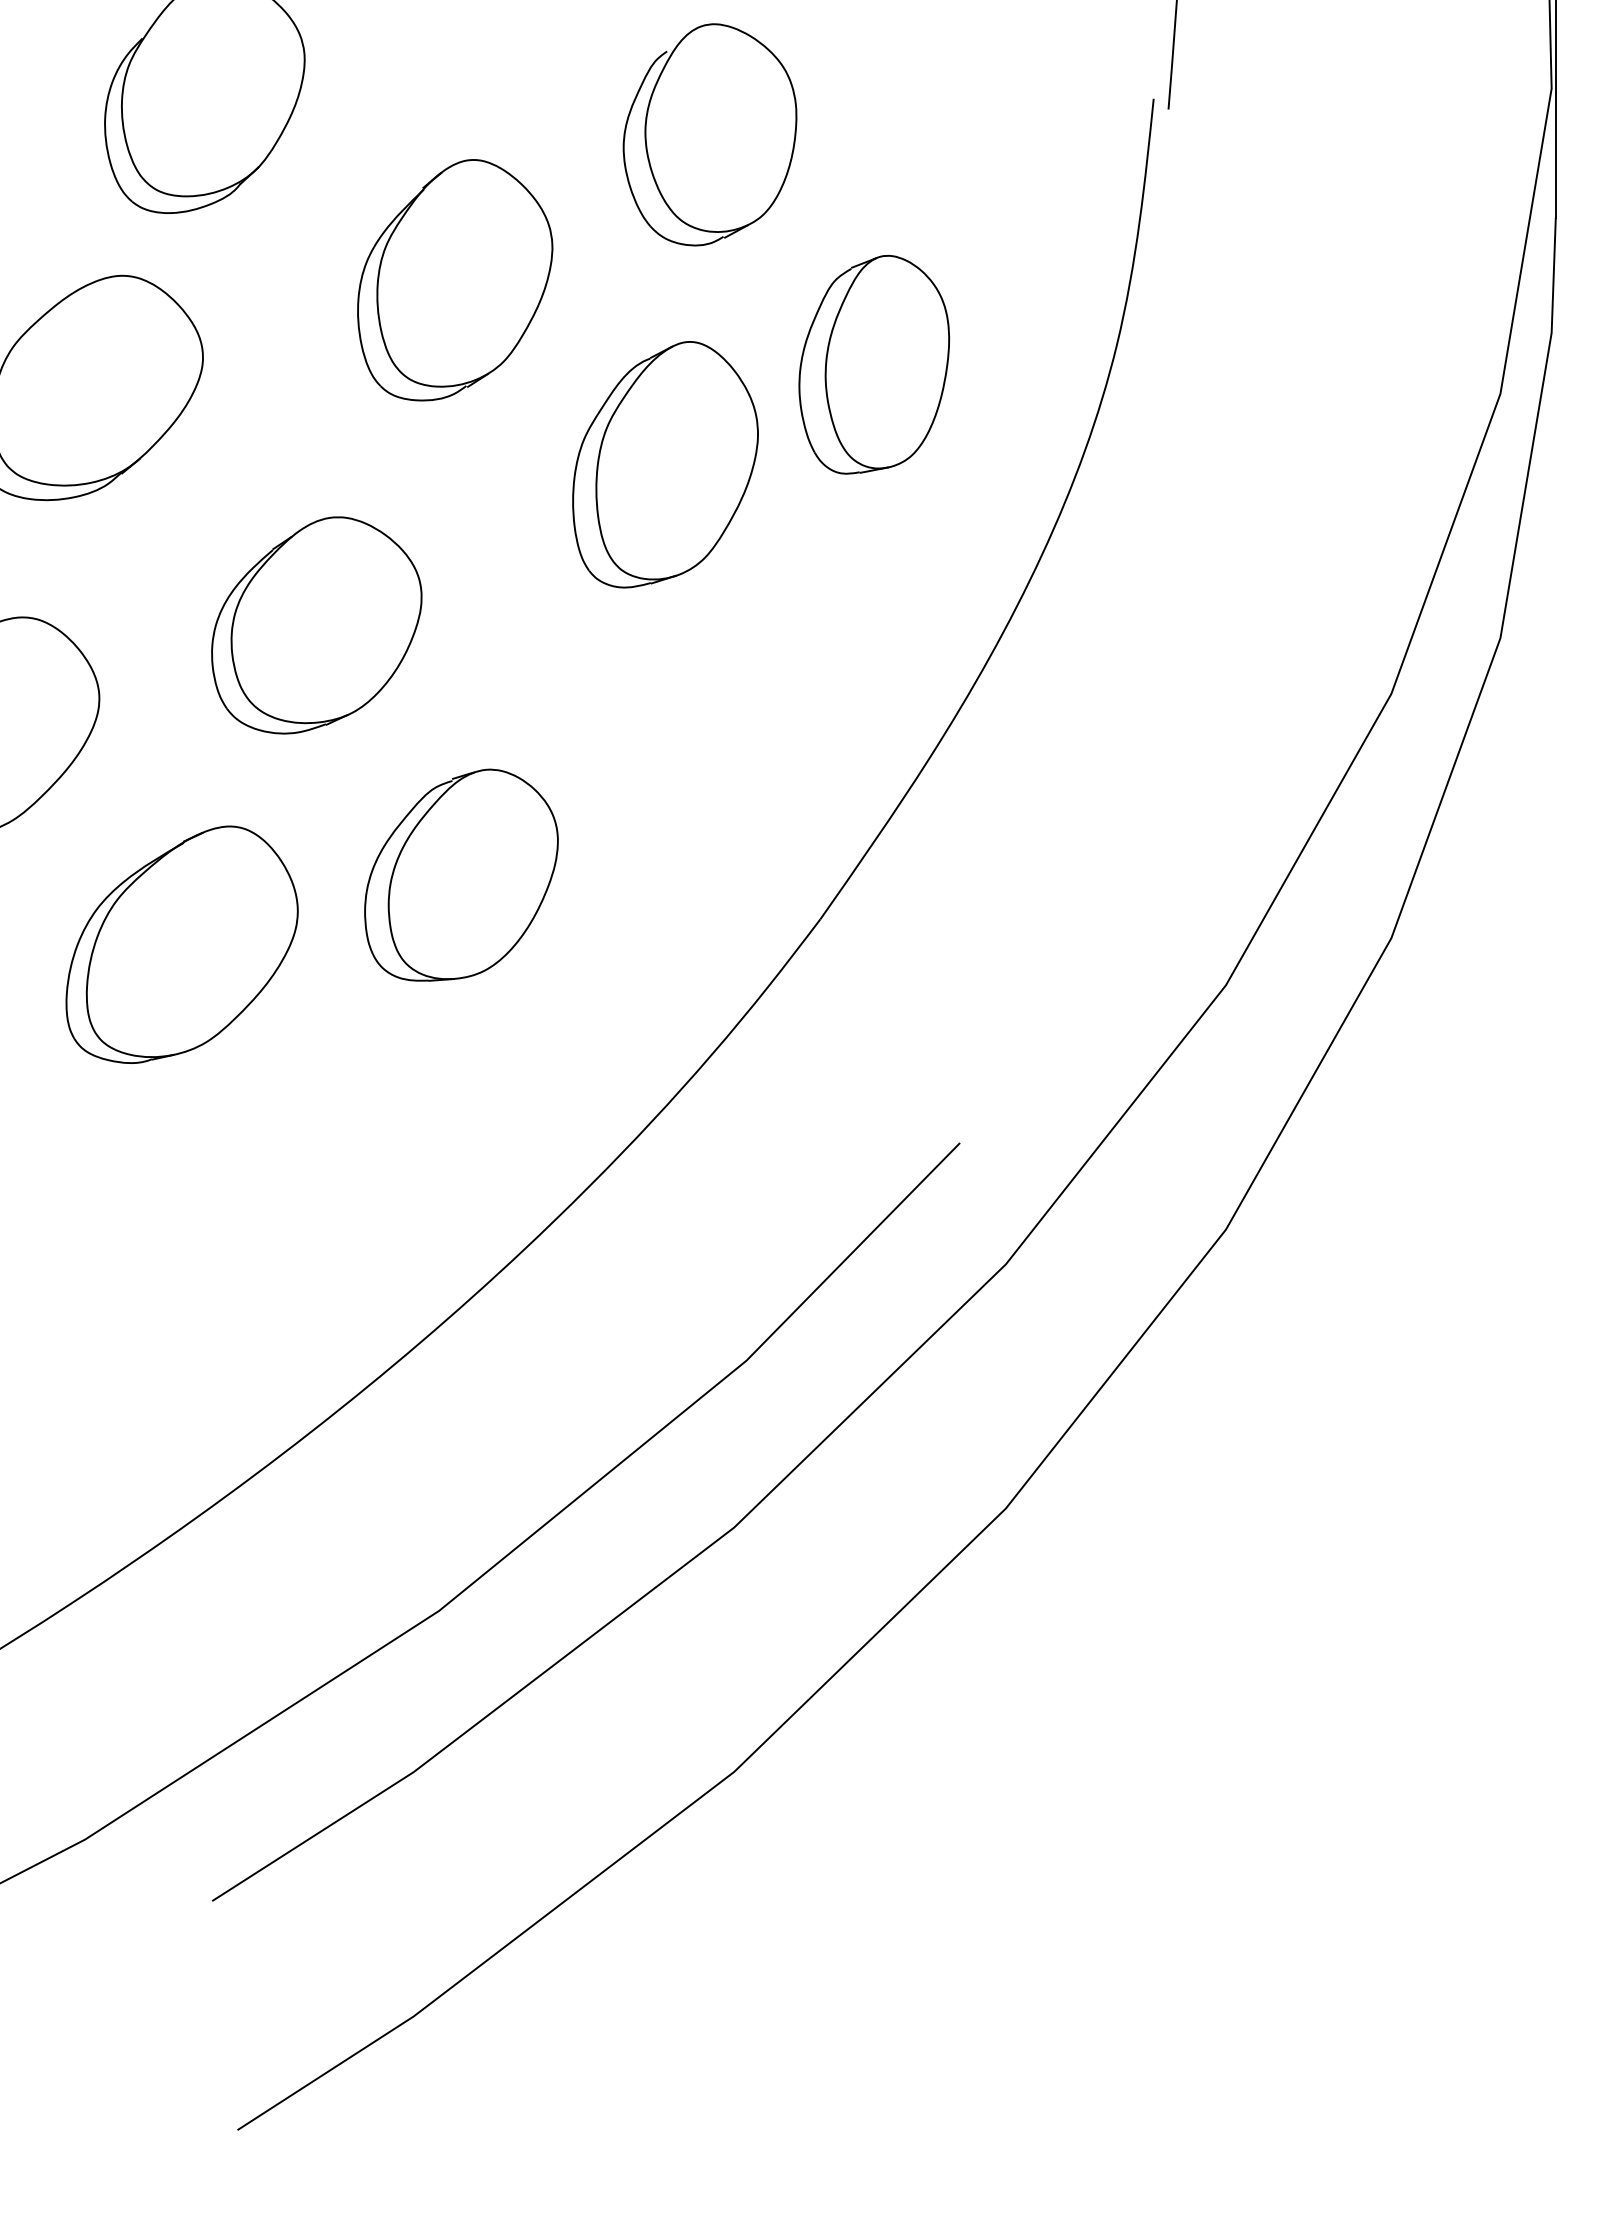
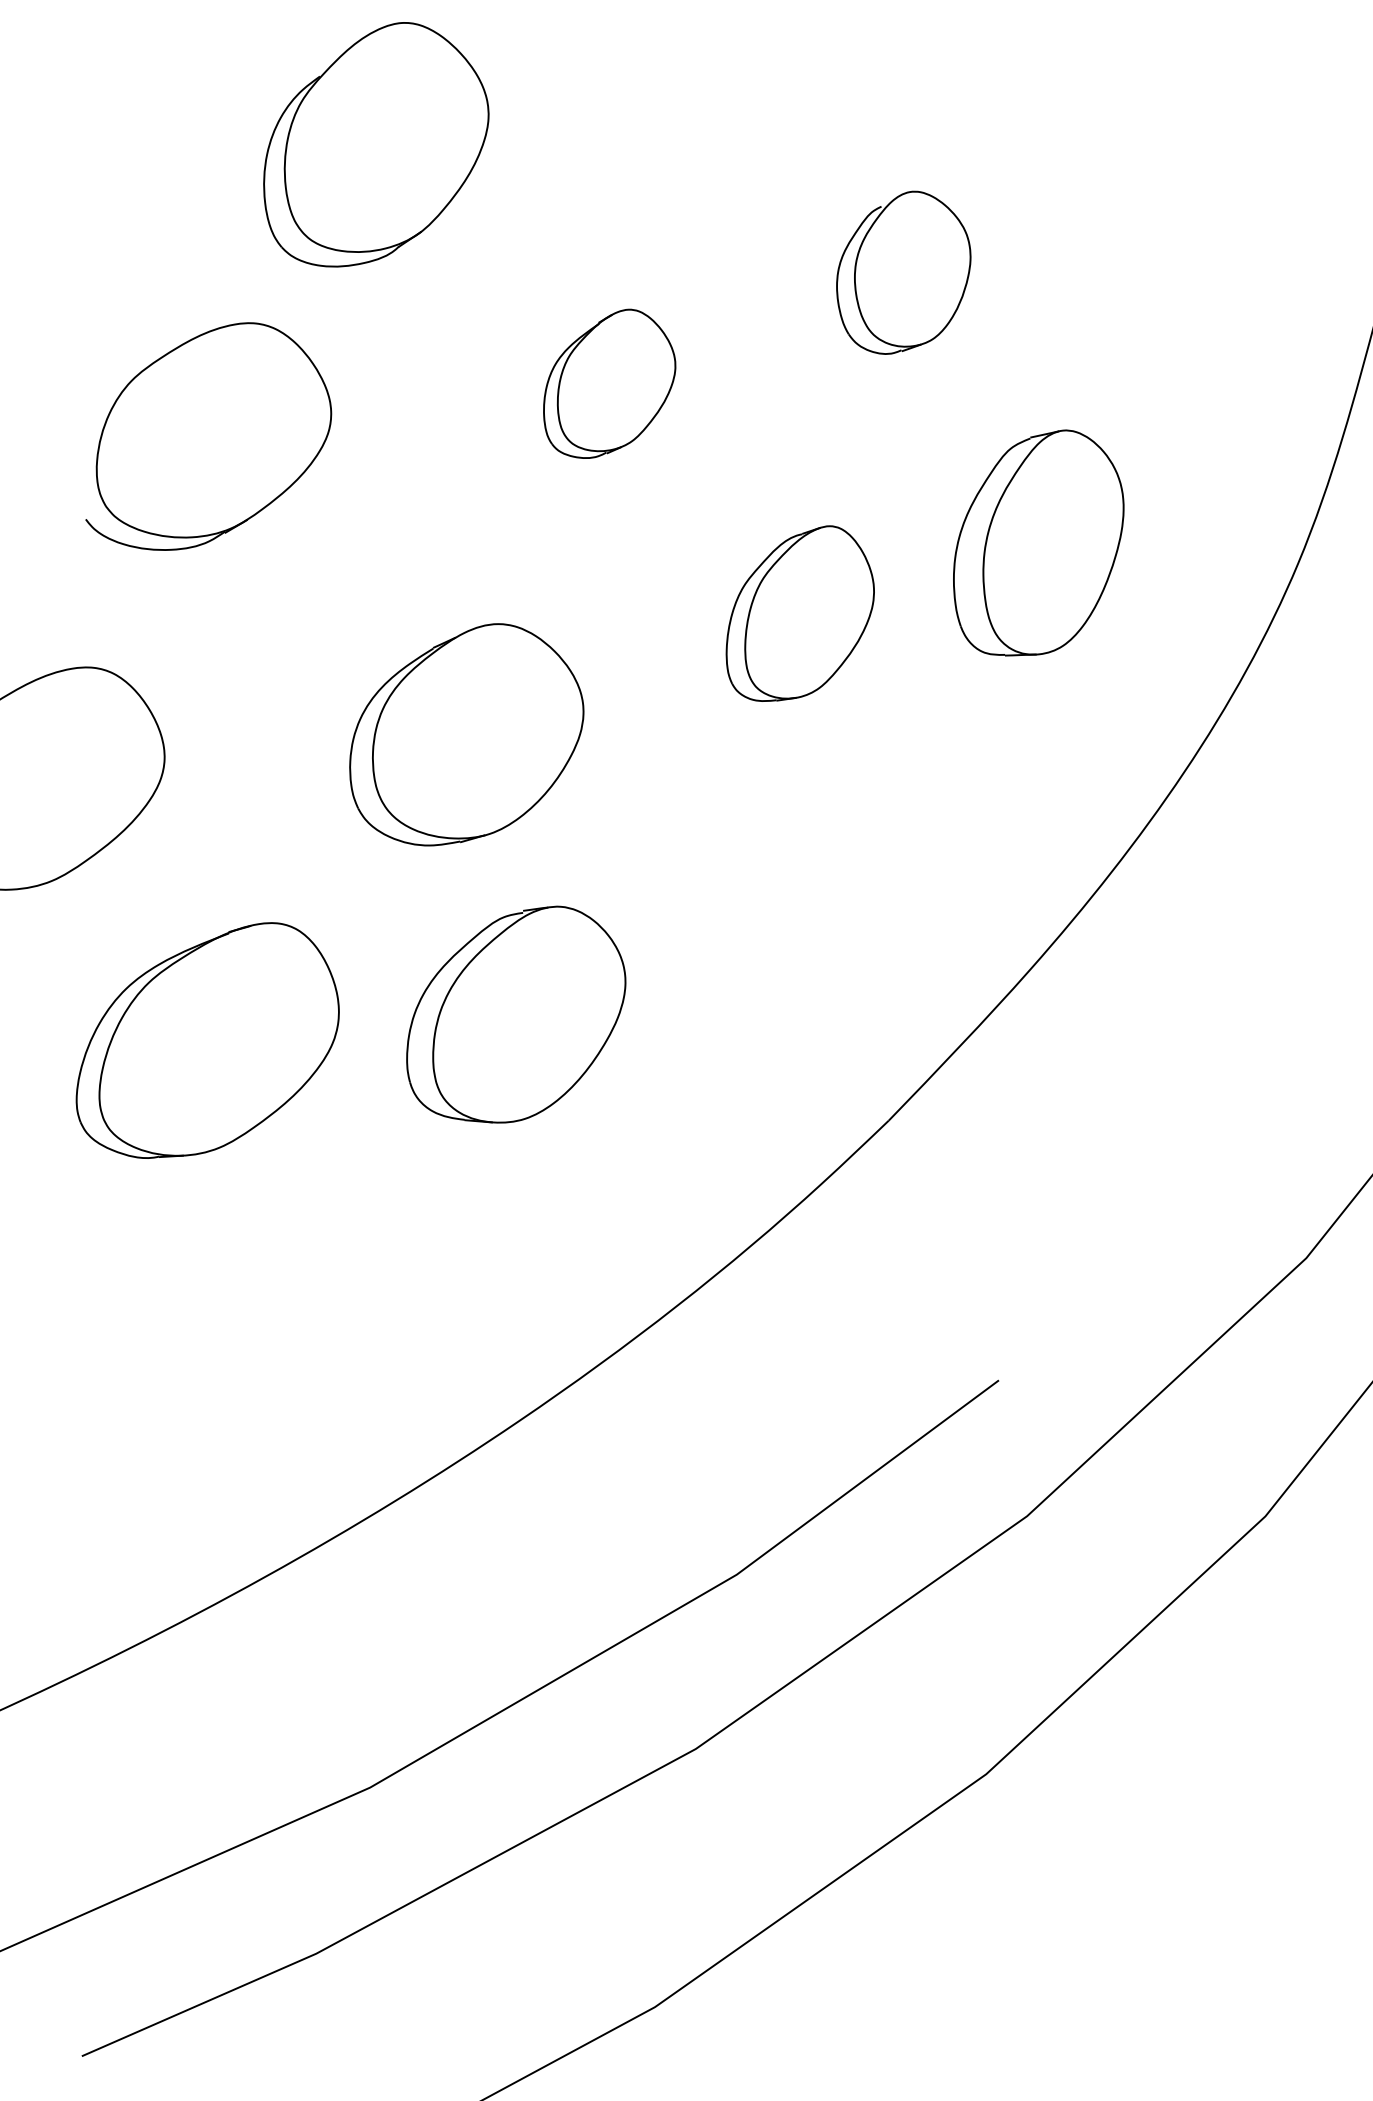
part: (709, 134) -> (902, 272), size x0.7
part: (455, 280) -> (610, 384), size x0.6
part: (665, 464) -> (801, 614), size x0.7
part: (316, 625) -> (466, 735), moved

